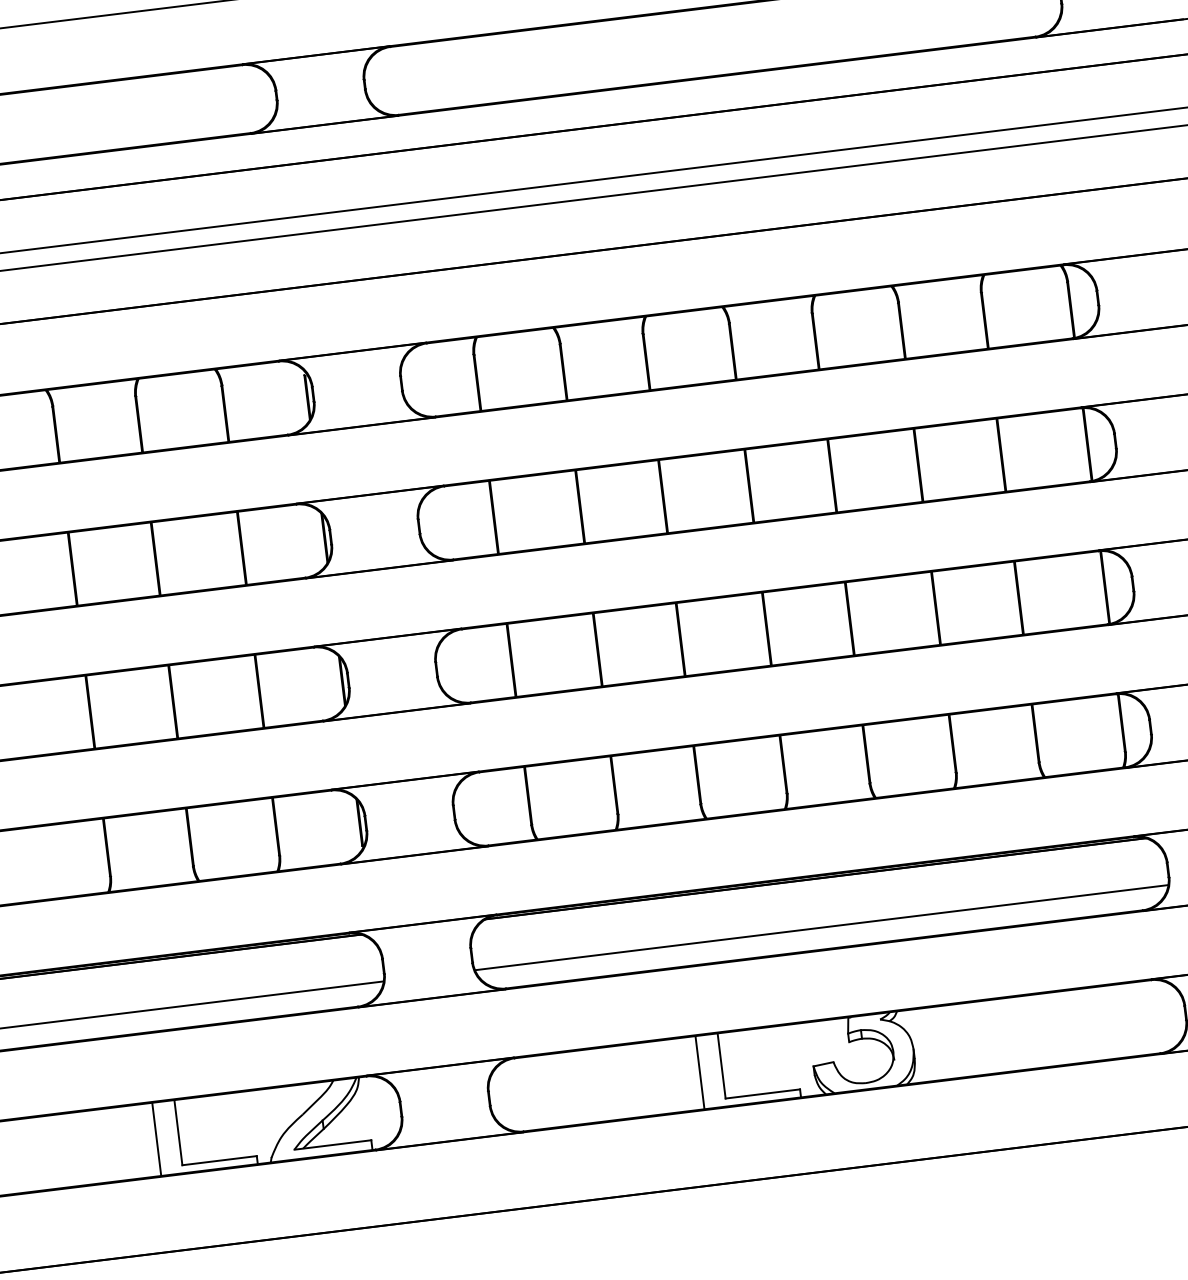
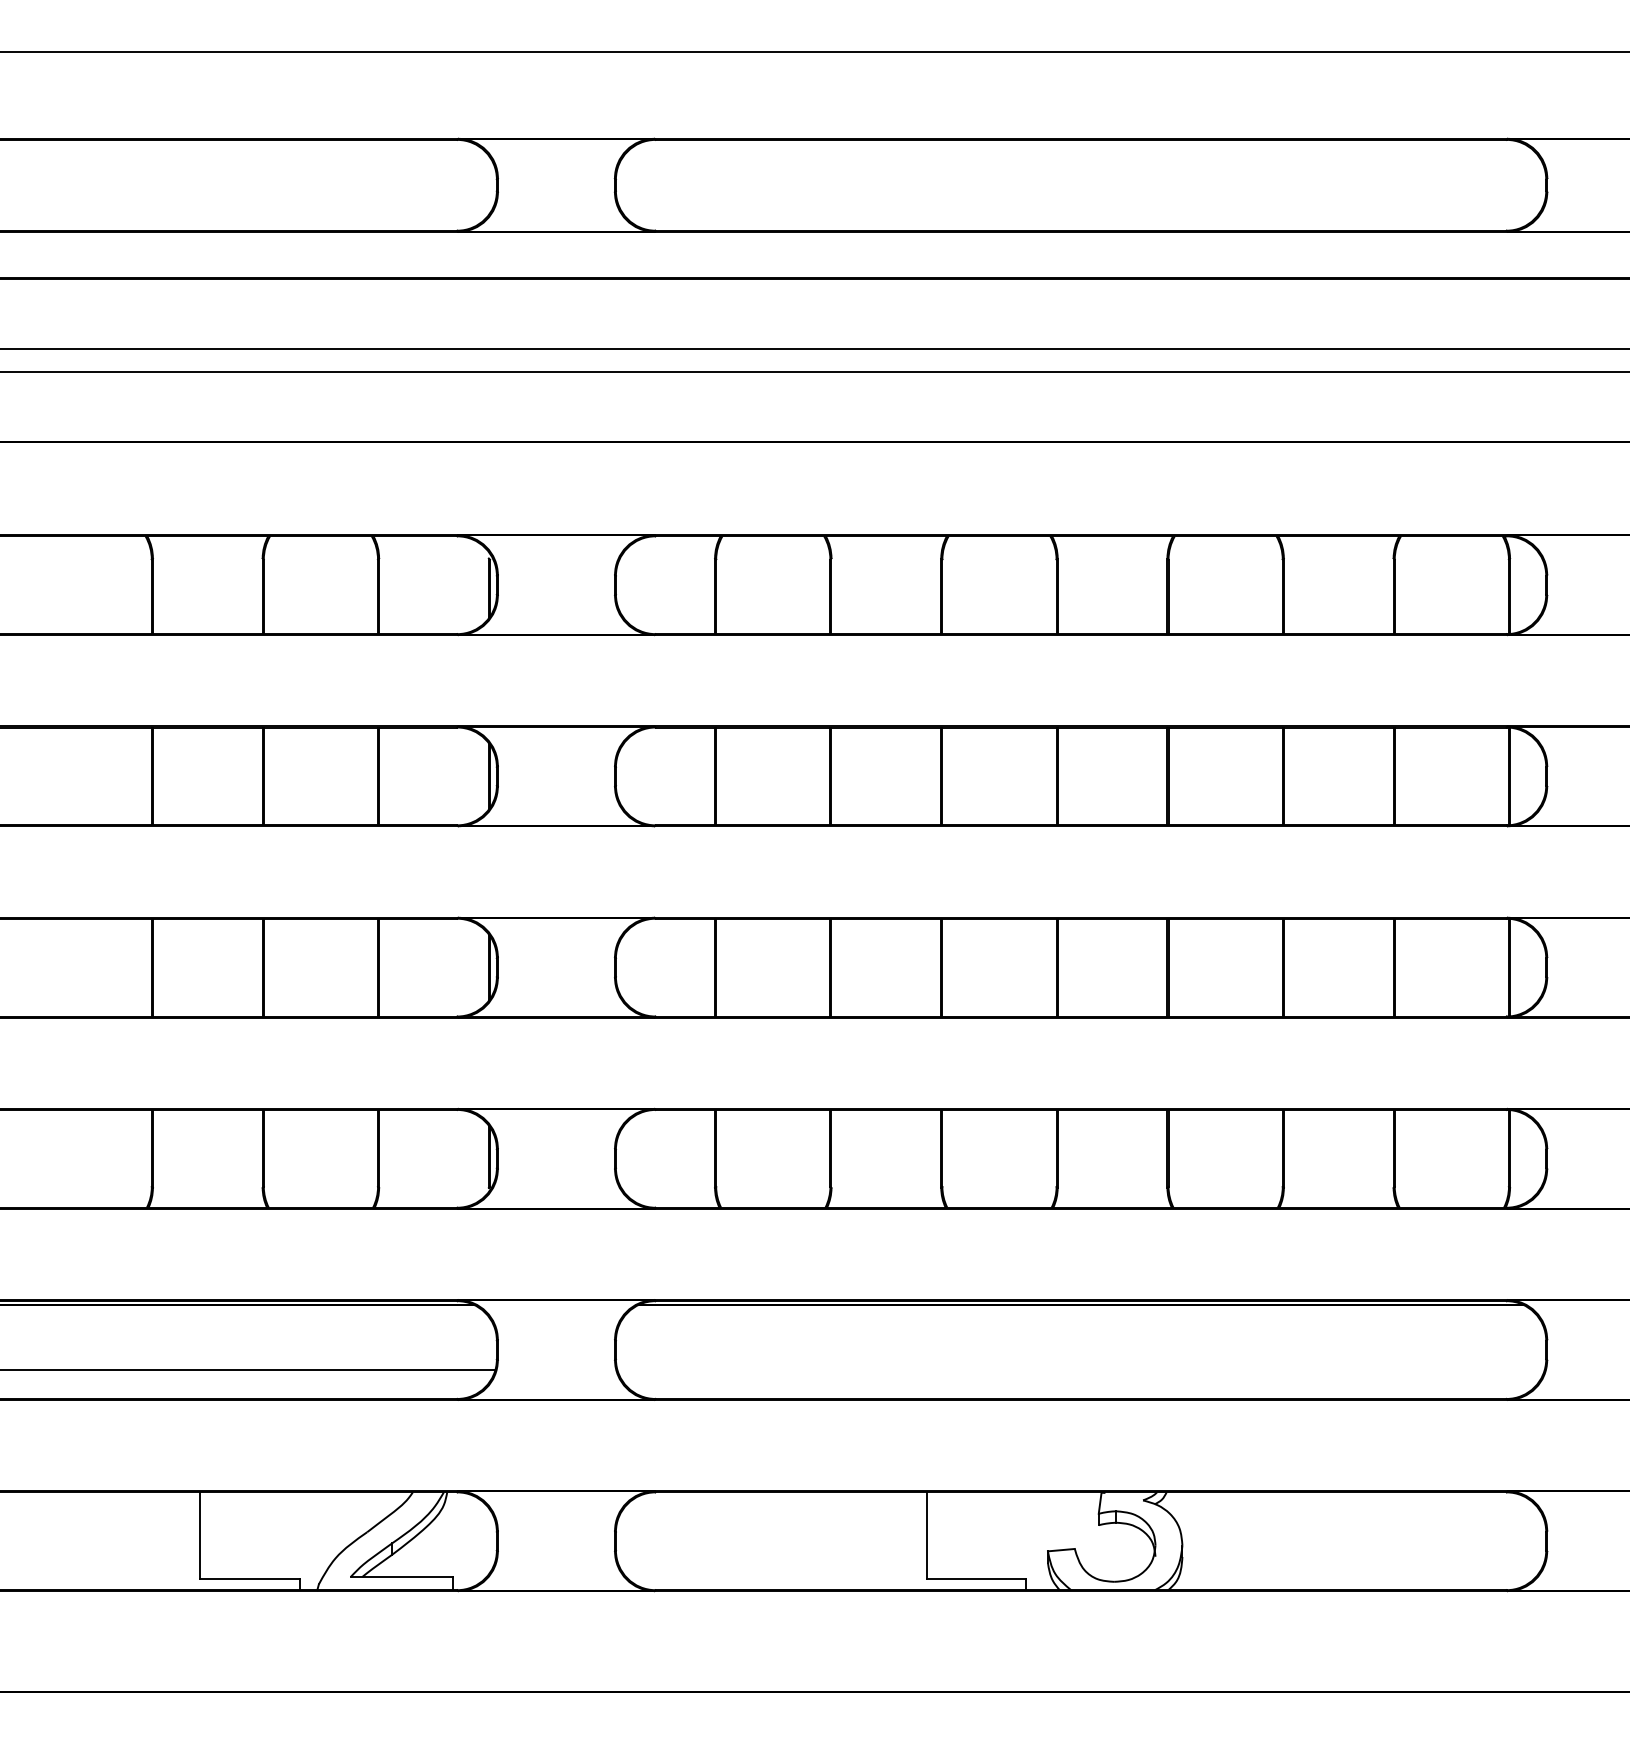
line: (821, 927) -> (1080, 1369), removed
line: (700, 1072) -> (897, 1541), removed
line: (156, 1139) -> (170, 1541), removed

